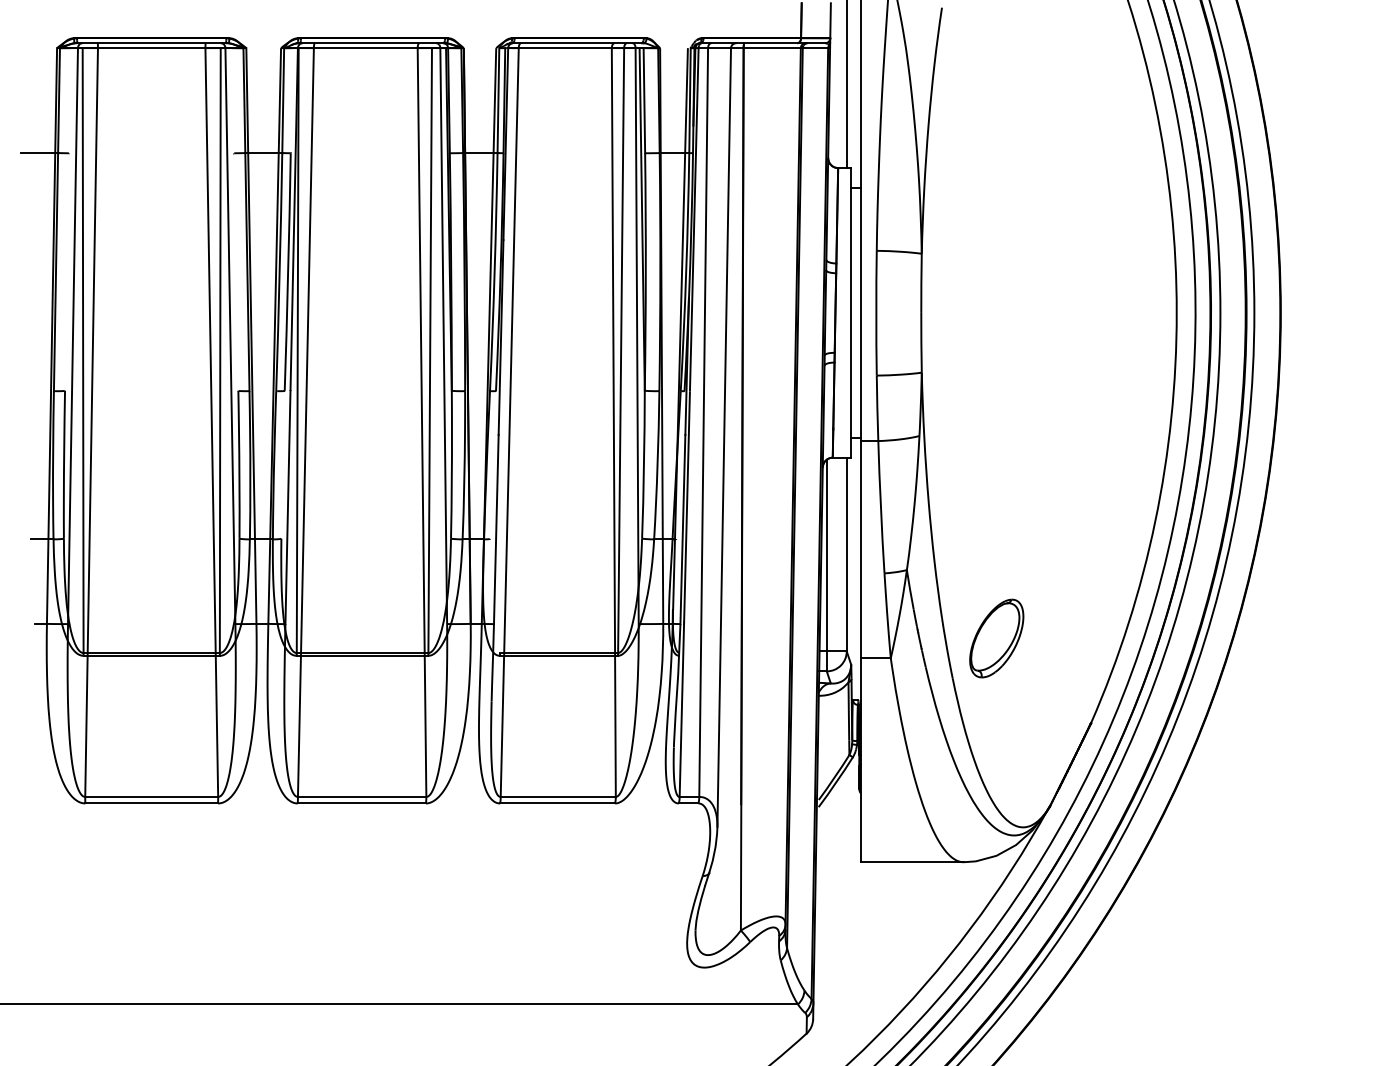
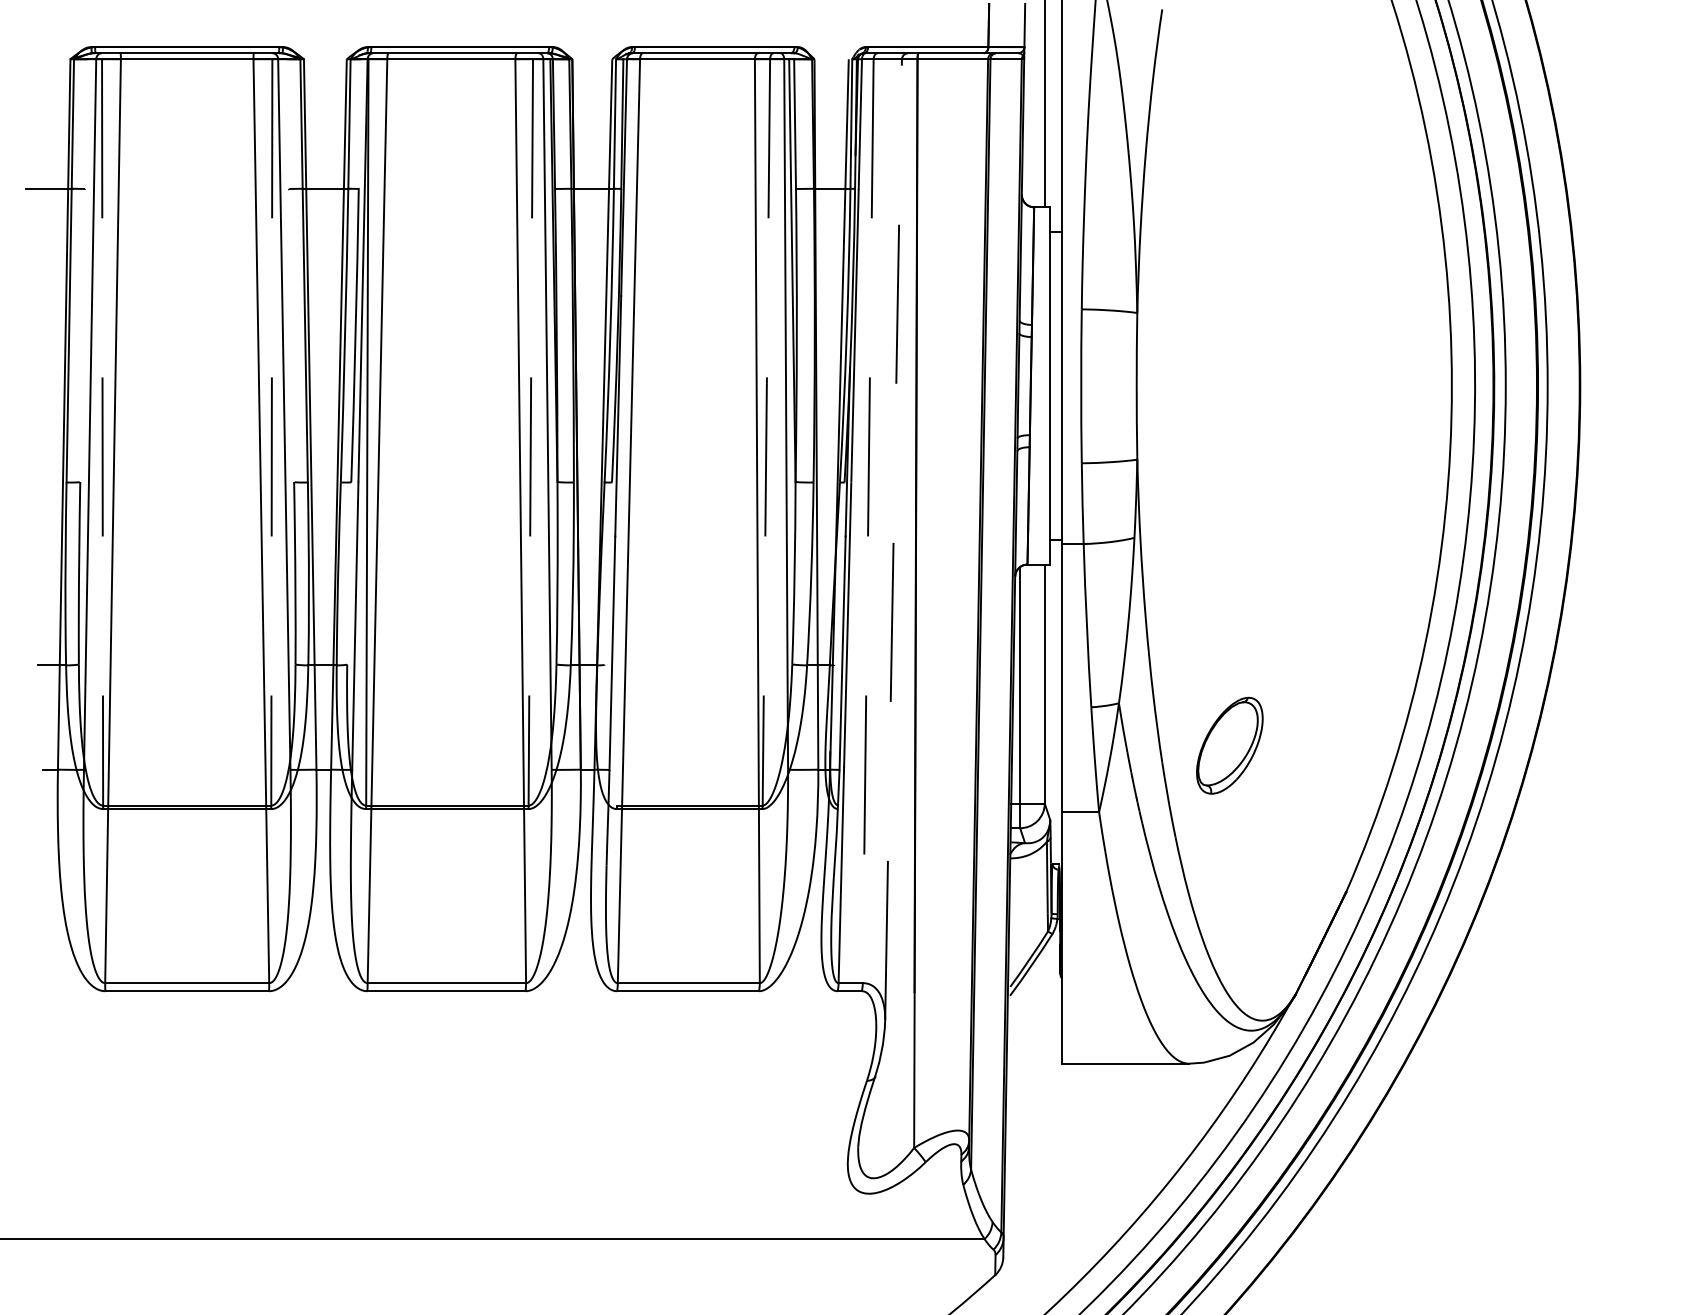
line: (83, 351) -> (103, 433), solid -> dashed
line: (220, 351) -> (272, 433), solid -> dashed
line: (430, 351) -> (531, 433), solid -> dashed
line: (621, 351) -> (766, 433), solid -> dashed
line: (703, 423) -> (868, 522), solid -> dashed
line: (724, 436) -> (893, 538), solid -> dashed
part: (996, 638) -> (1229, 745), moved

